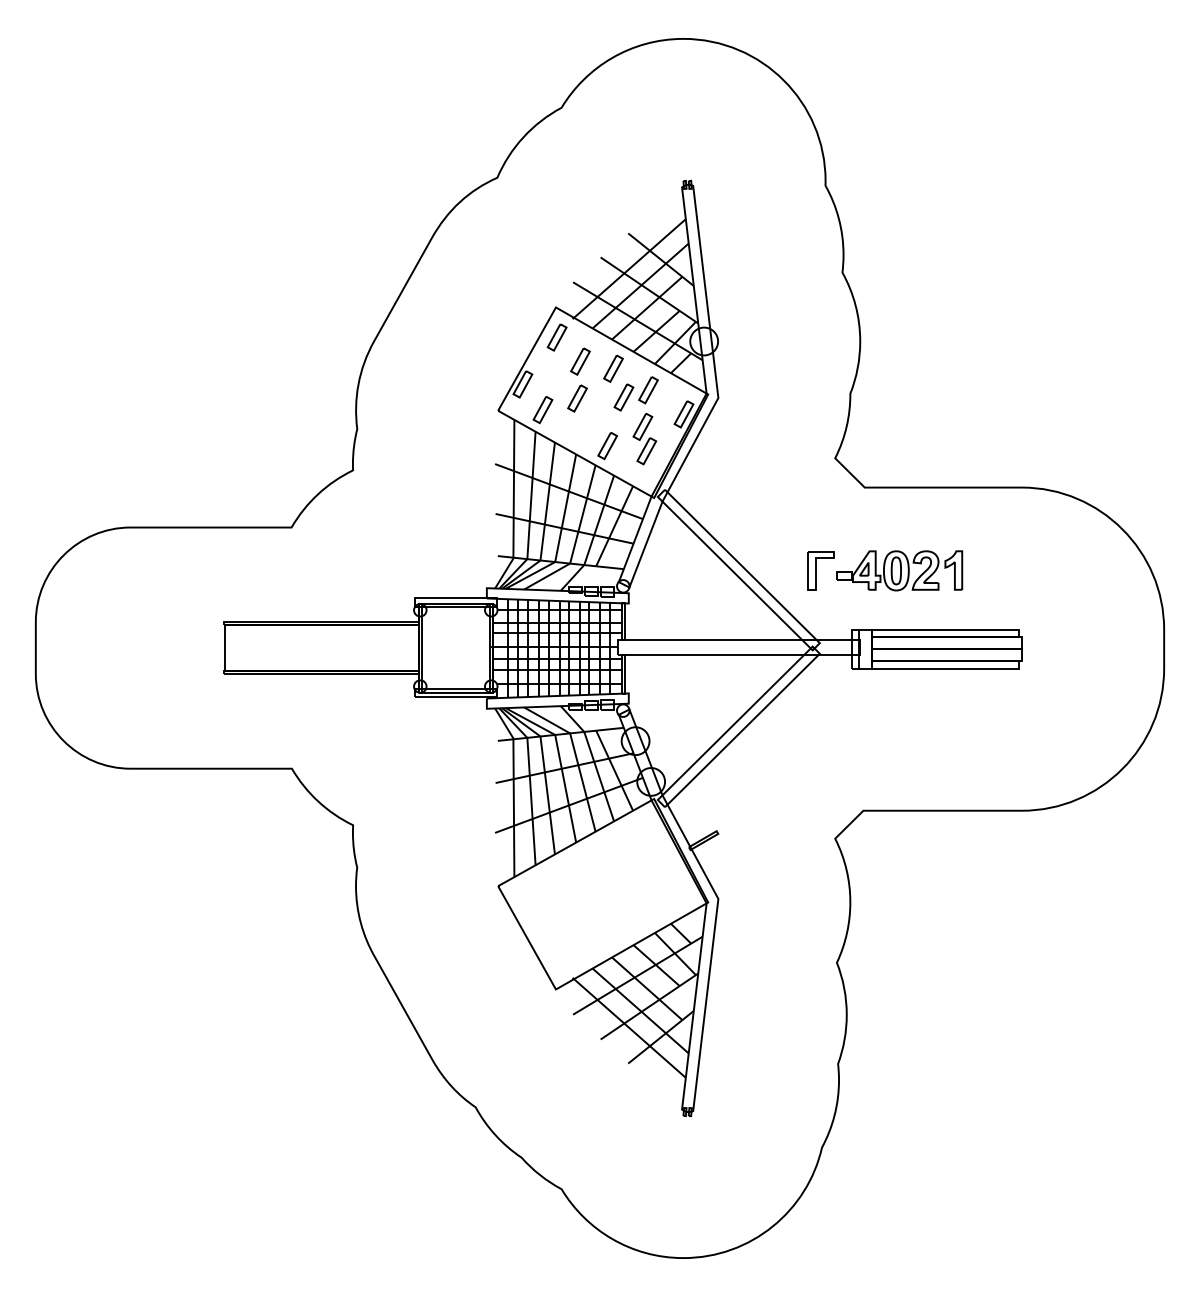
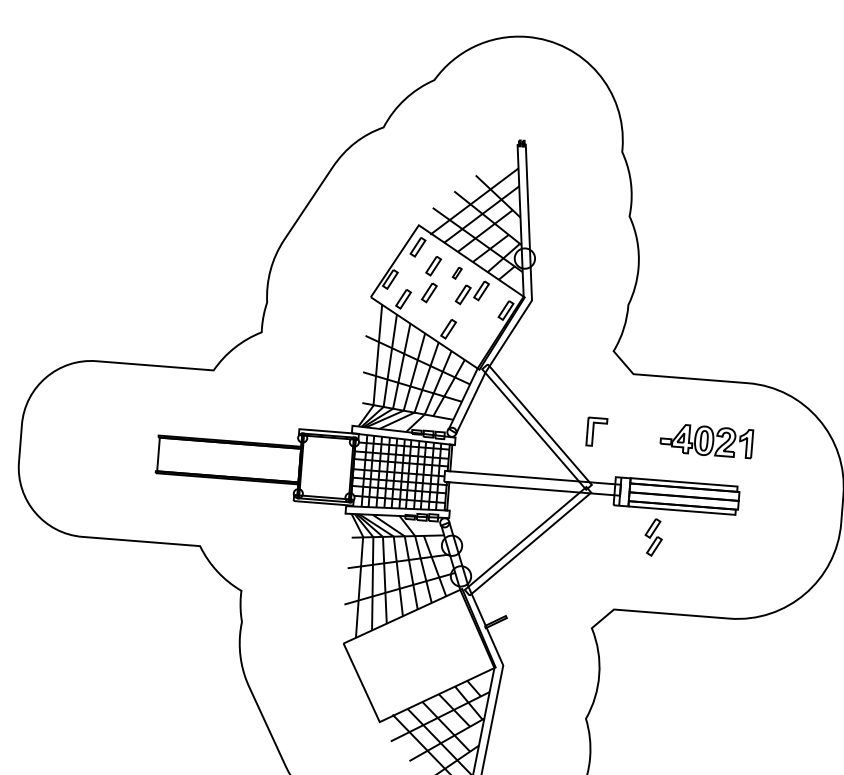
part: (613, 368) -> (457, 273), size x0.6
part: (644, 439) -> (653, 537), moved
part: (899, 570) -> (706, 440), moved

